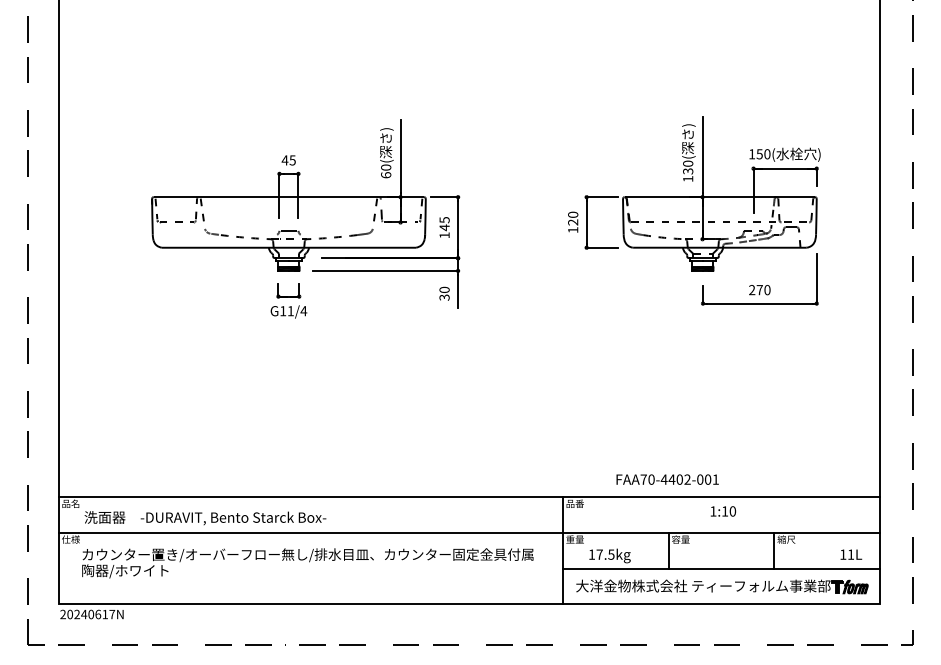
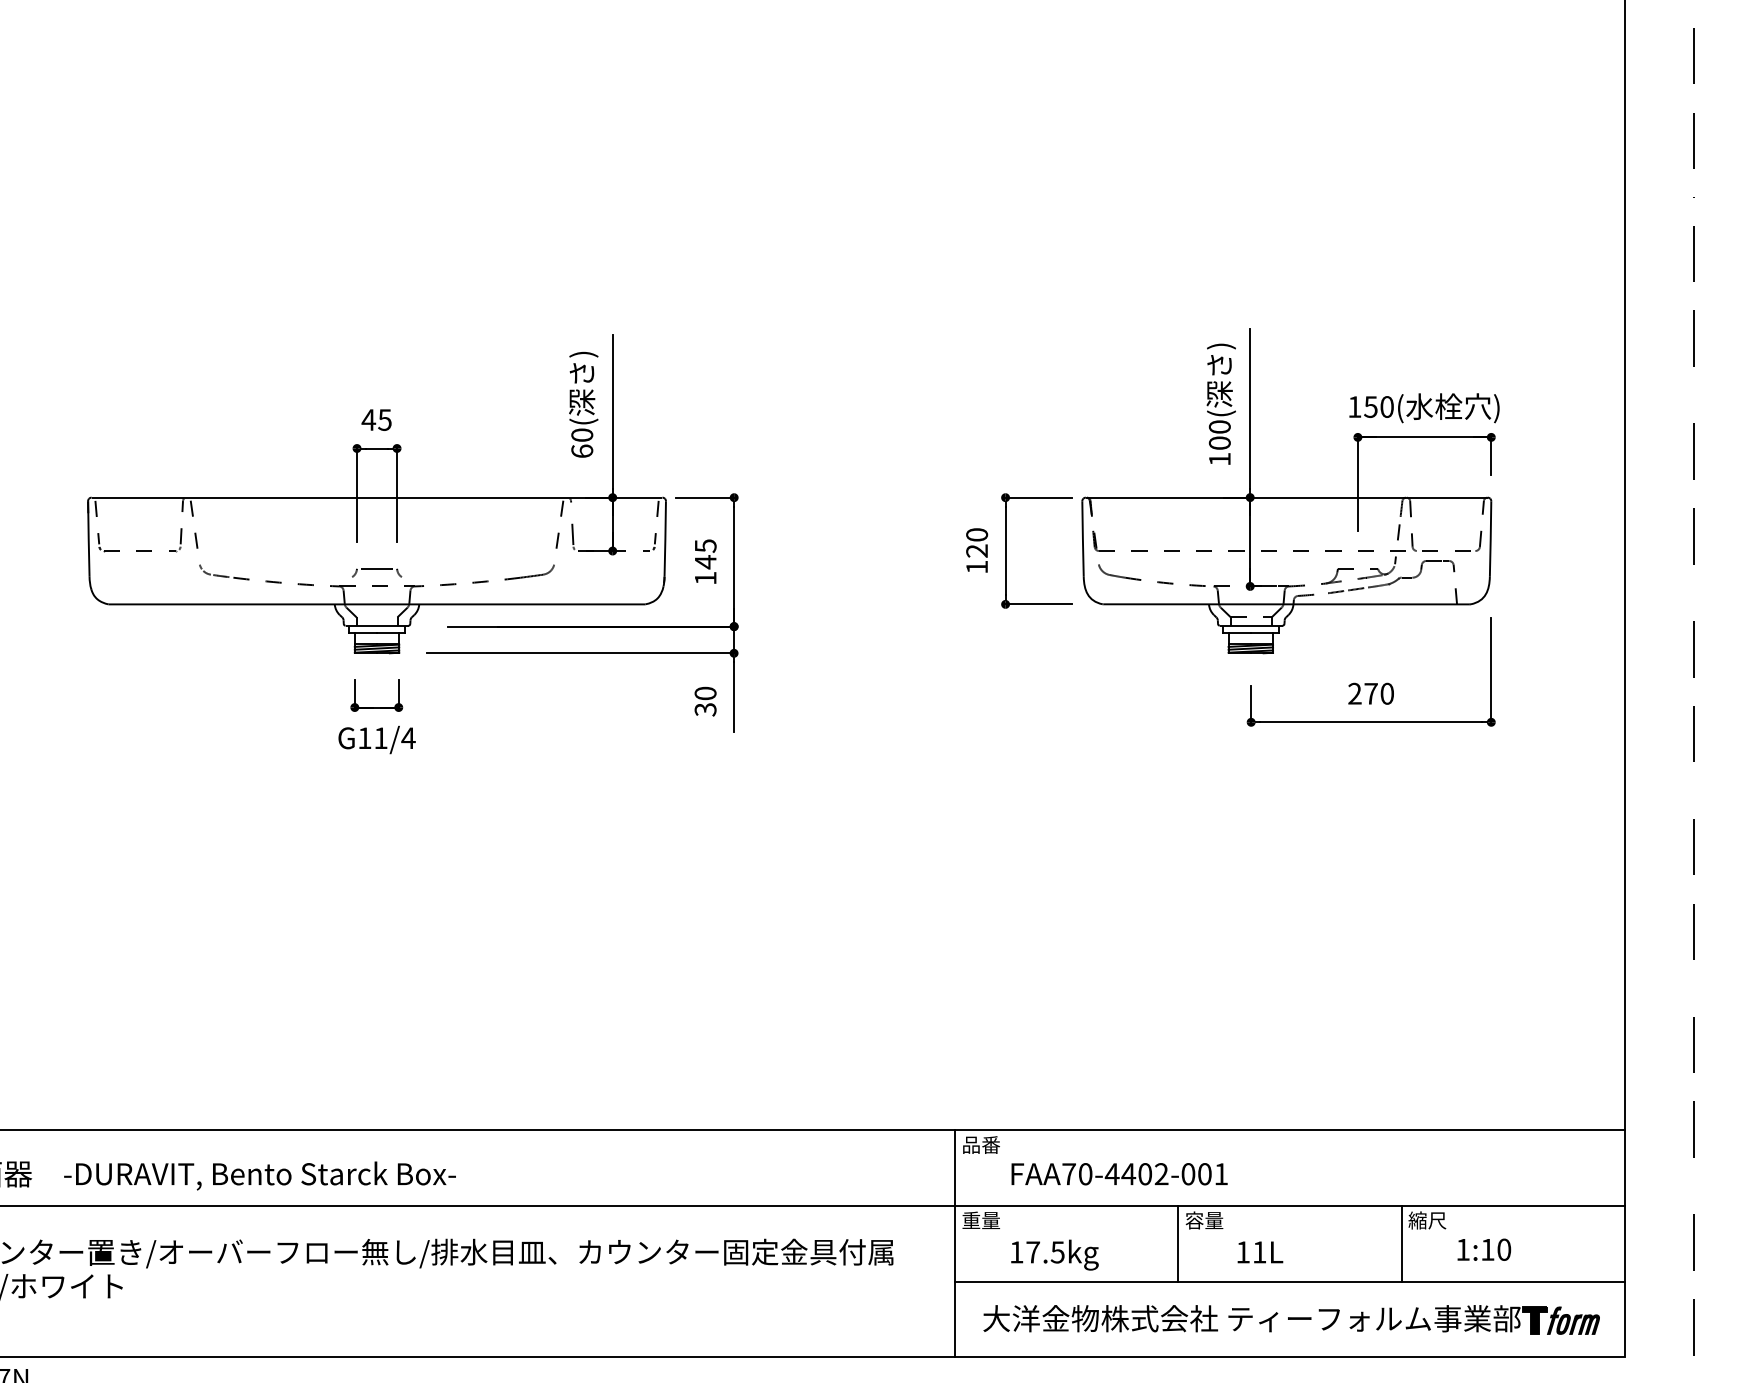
text: (688, 171) -> (1220, 443), 130( -> 100(
text: (667, 479) -> (1119, 1173), moved
text: (723, 511) -> (1484, 1249), moved
text: (851, 554) -> (1260, 1252), moved

